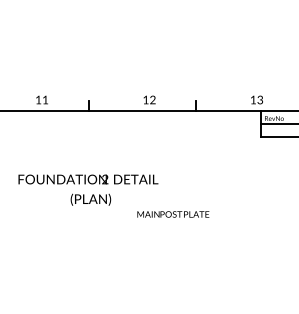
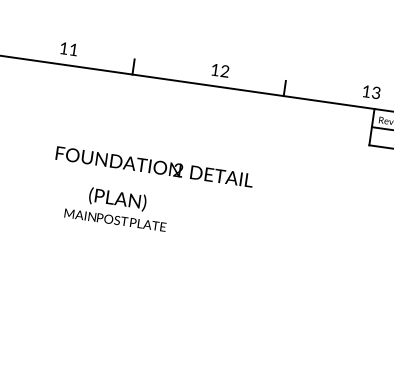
text: (88, 179) -> (154, 166), moved
text: (173, 214) -> (115, 220), moved

